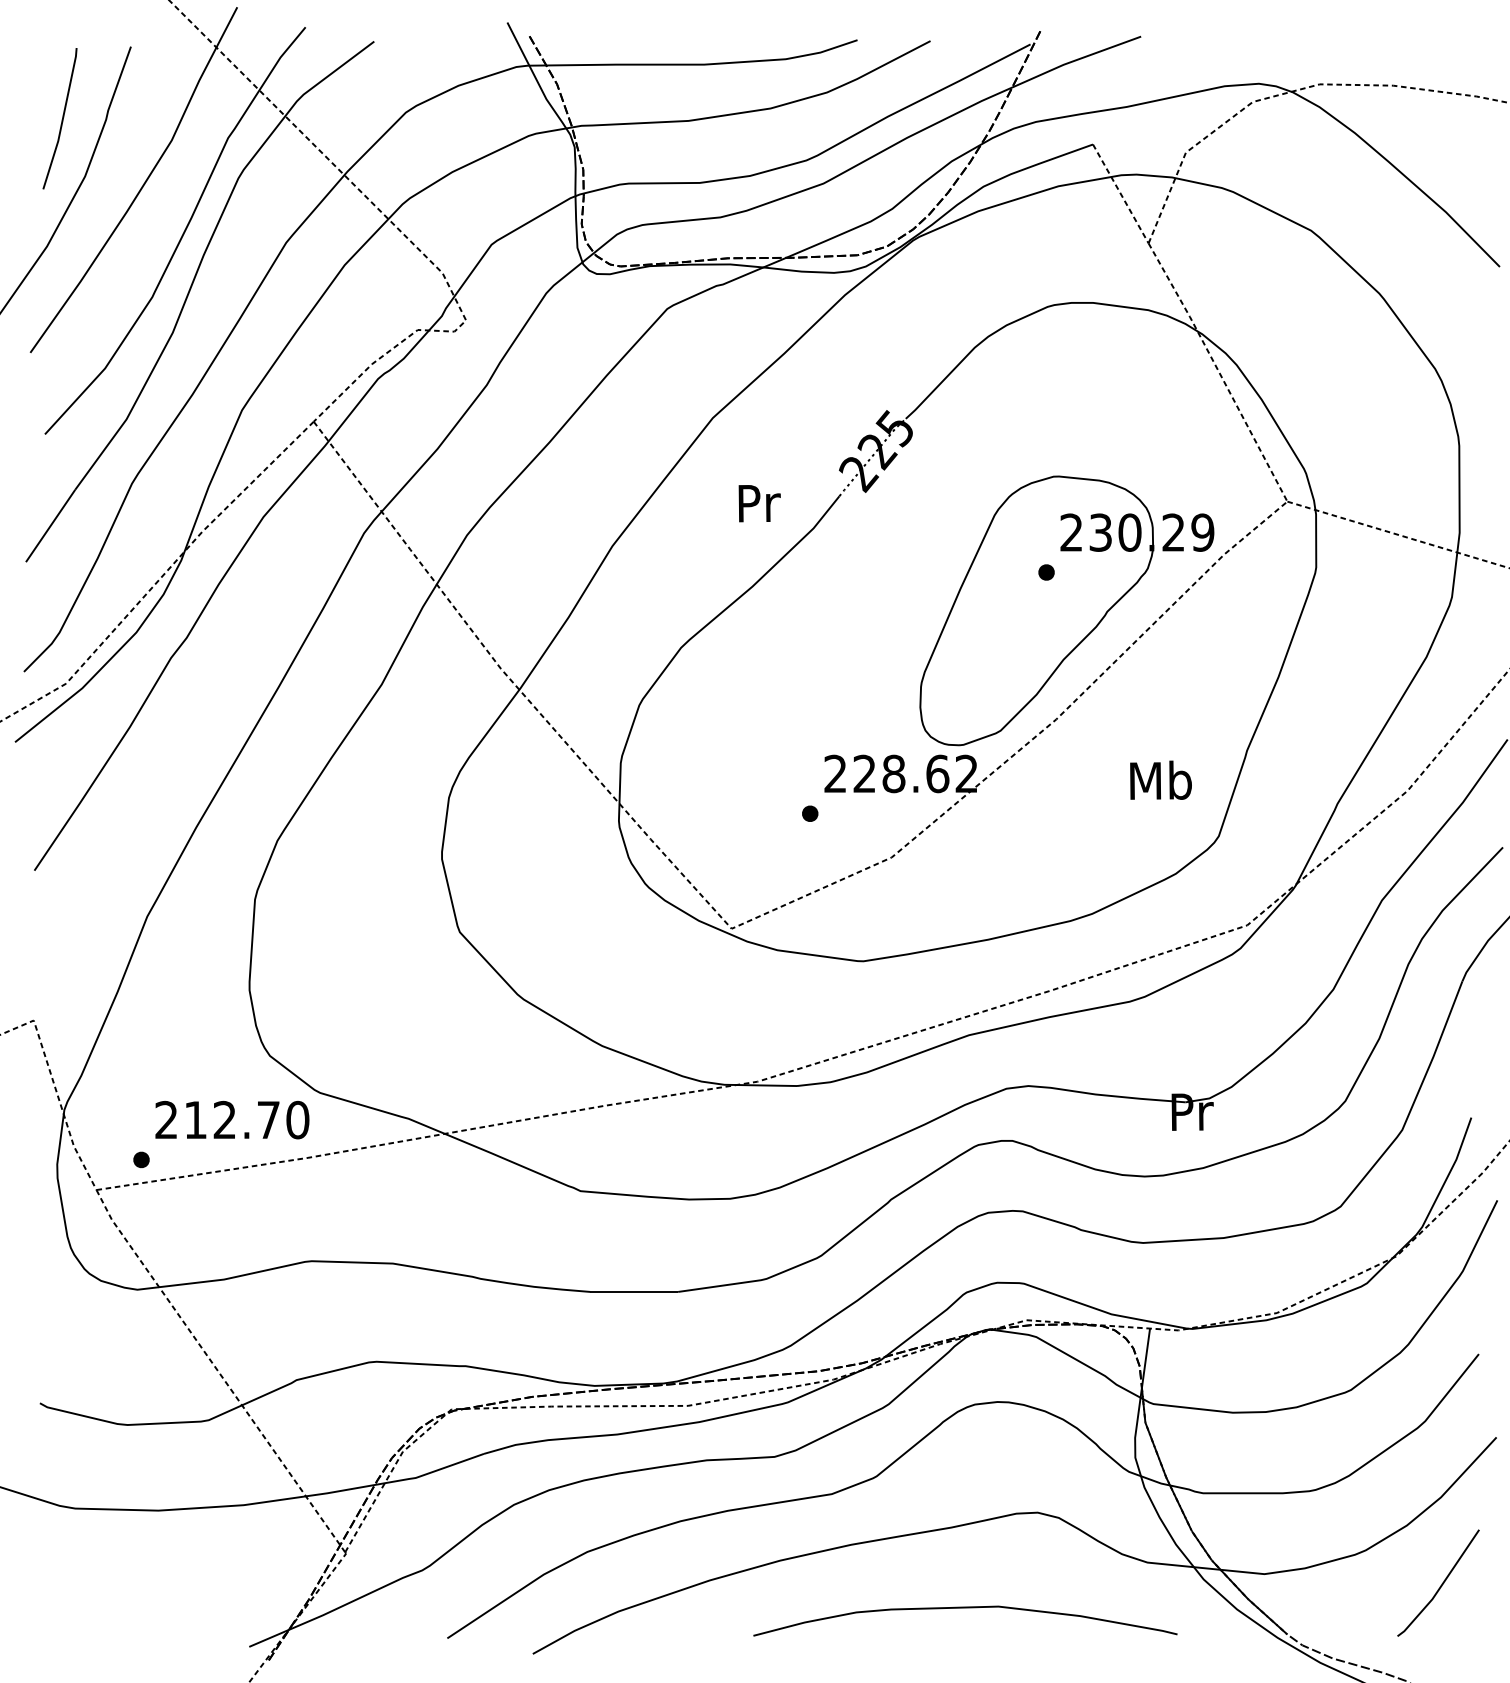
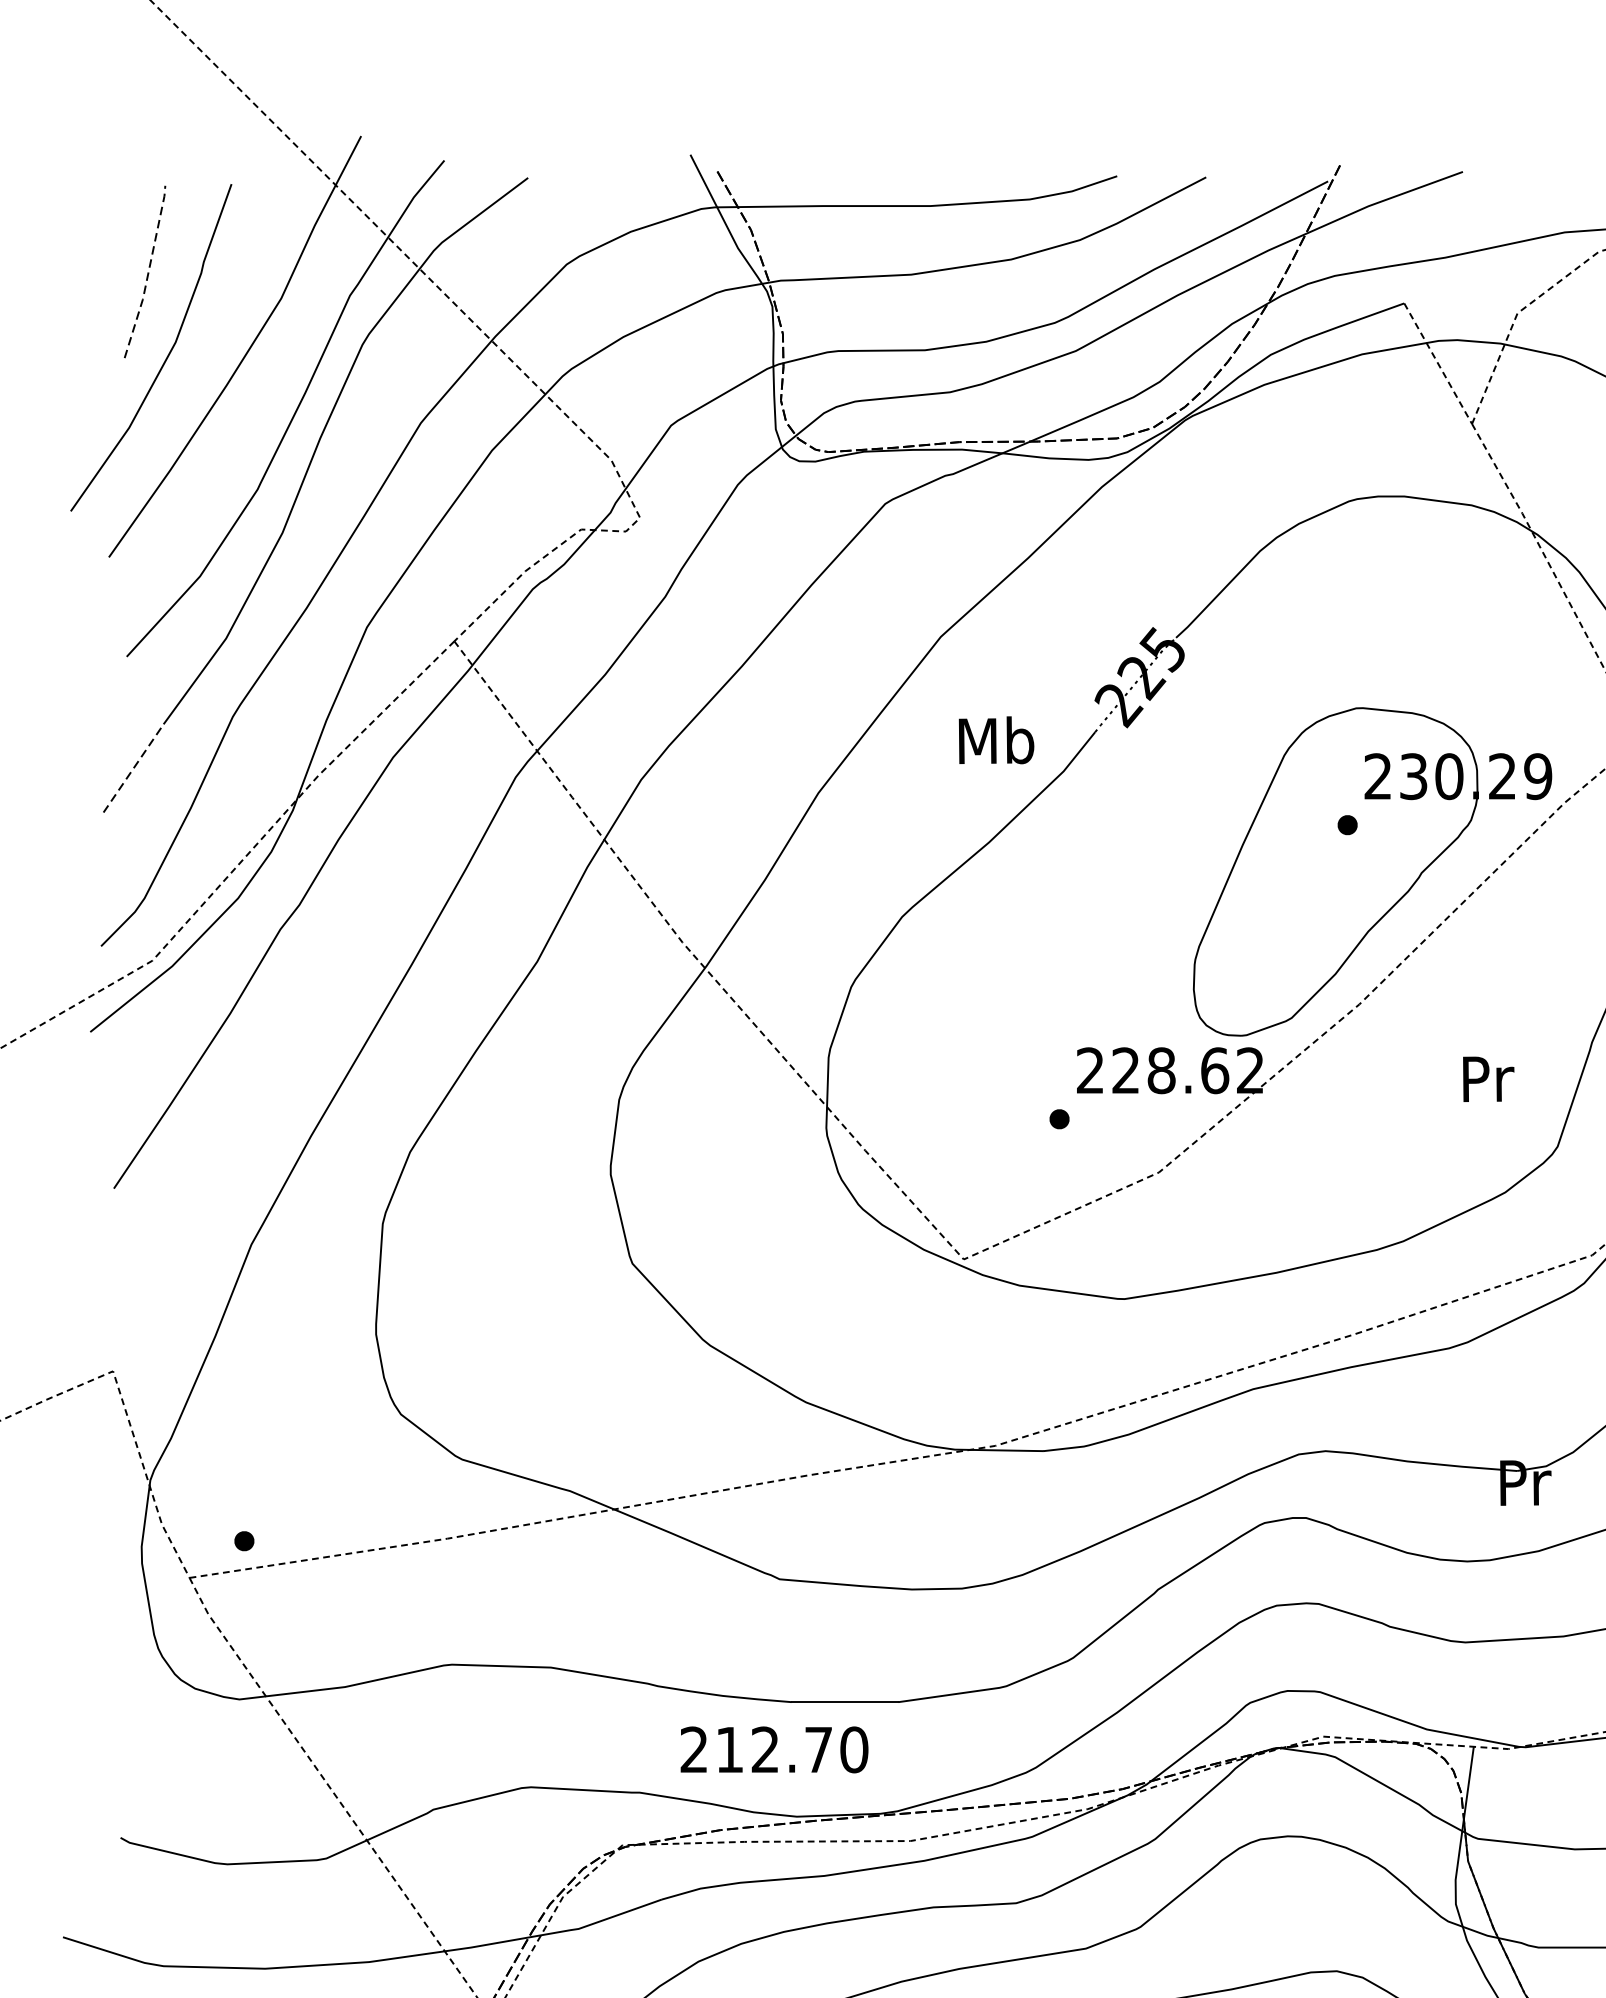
line: (62, 118) -> (148, 271), solid -> dashed
text: (758, 502) -> (996, 739), Pr -> Mb
line: (50, 525) -> (133, 767), solid -> dashed
text: (1160, 779) -> (1486, 1077), Mb -> Pr
text: (232, 1119) -> (774, 1749), moved

